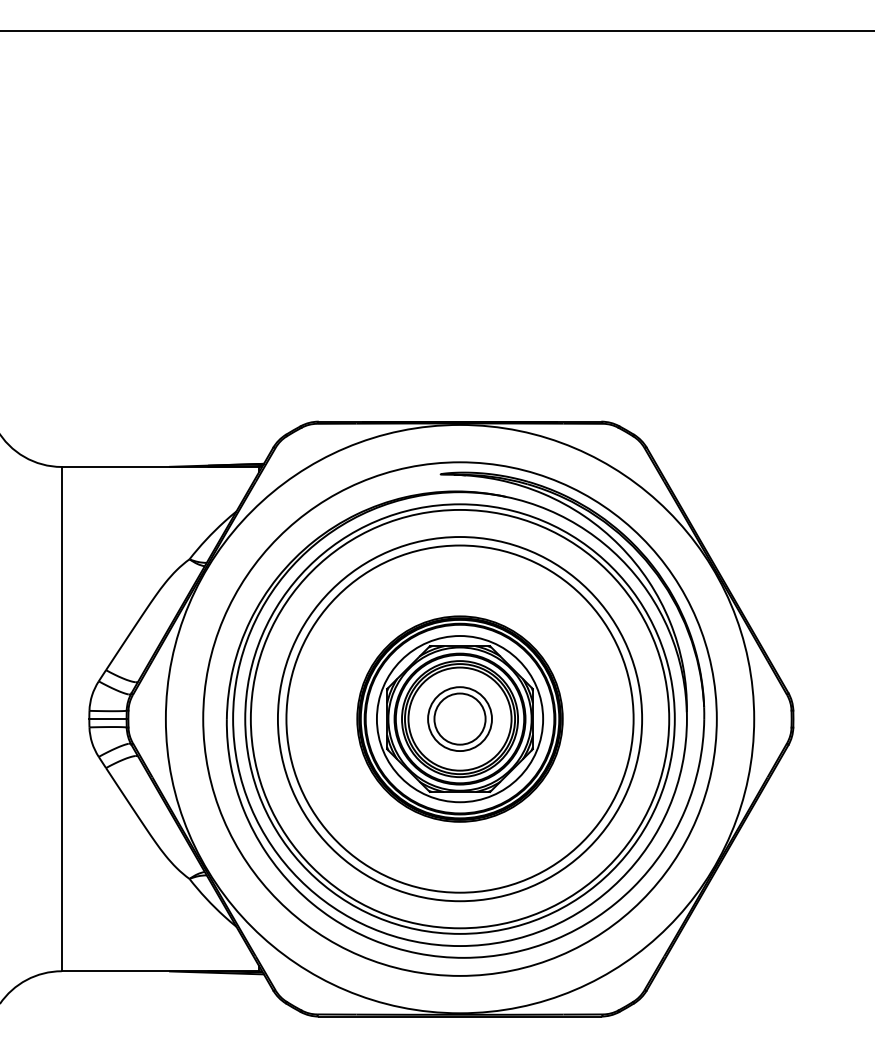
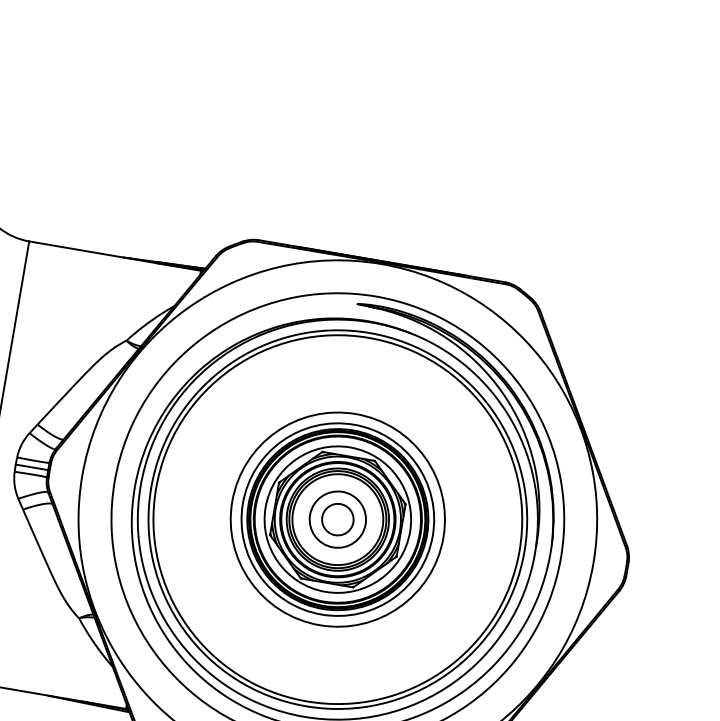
circle: (459, 718) -> (337, 519), size x0.7
circle: (459, 718) -> (337, 519), size x0.7
circle: (459, 719) -> (337, 519), size x0.6

